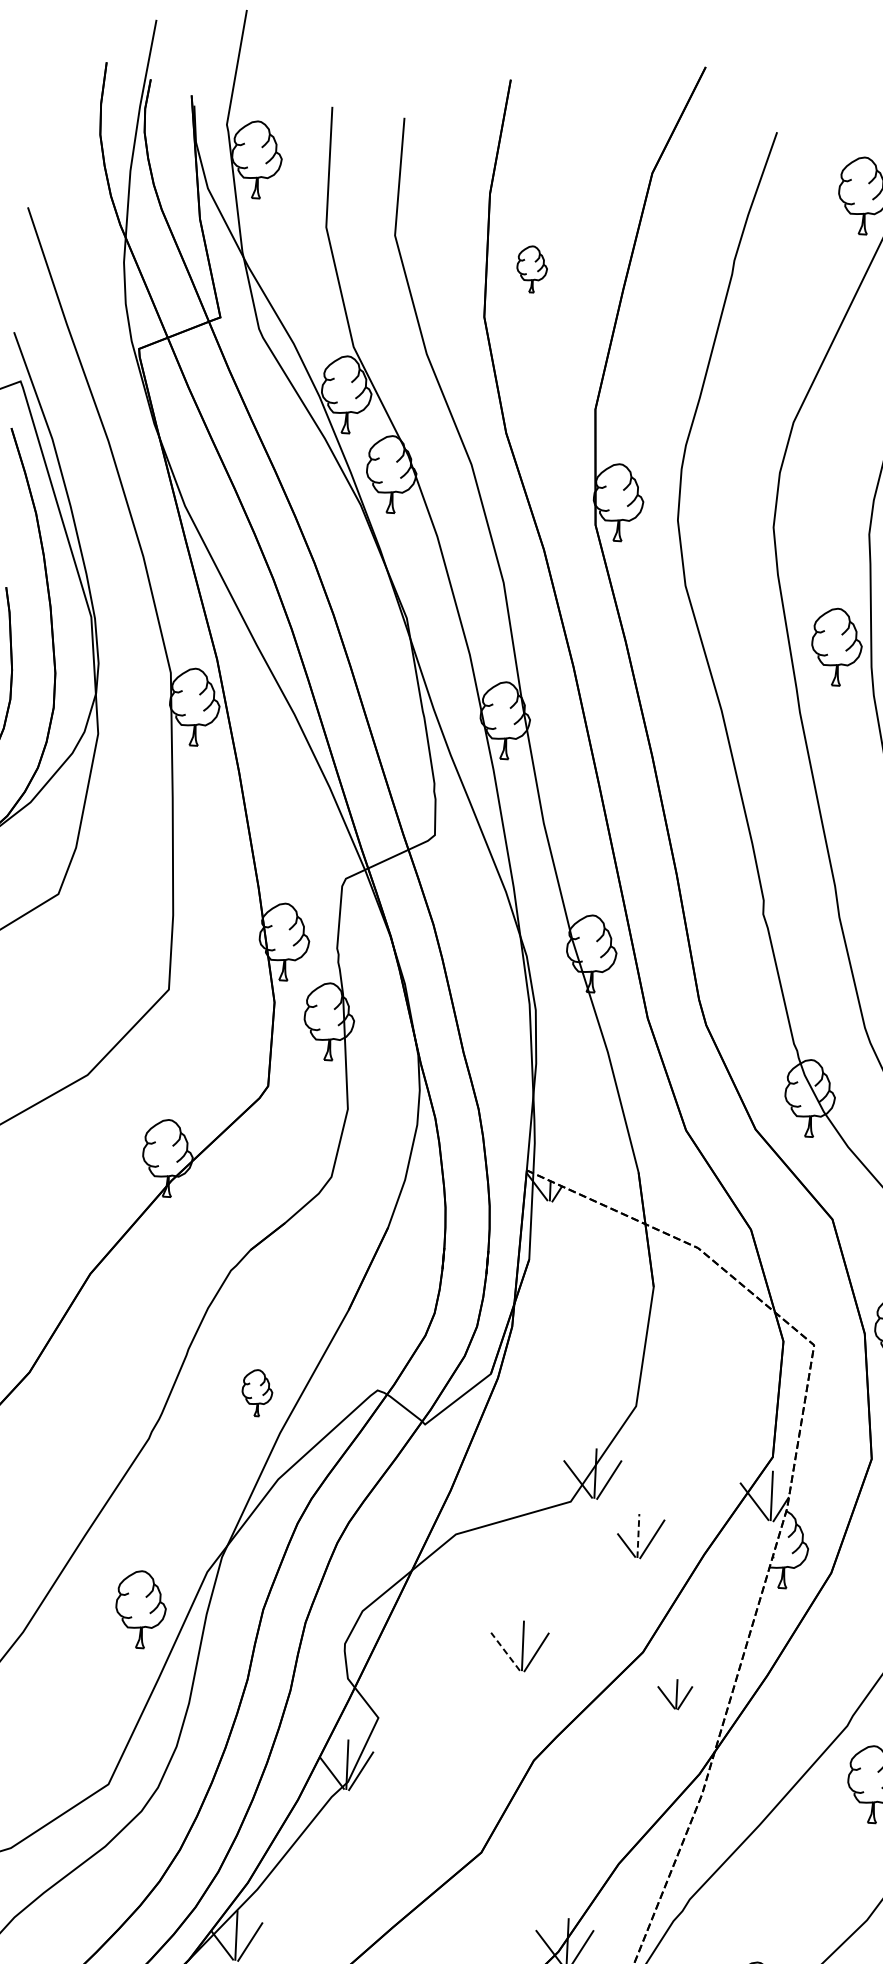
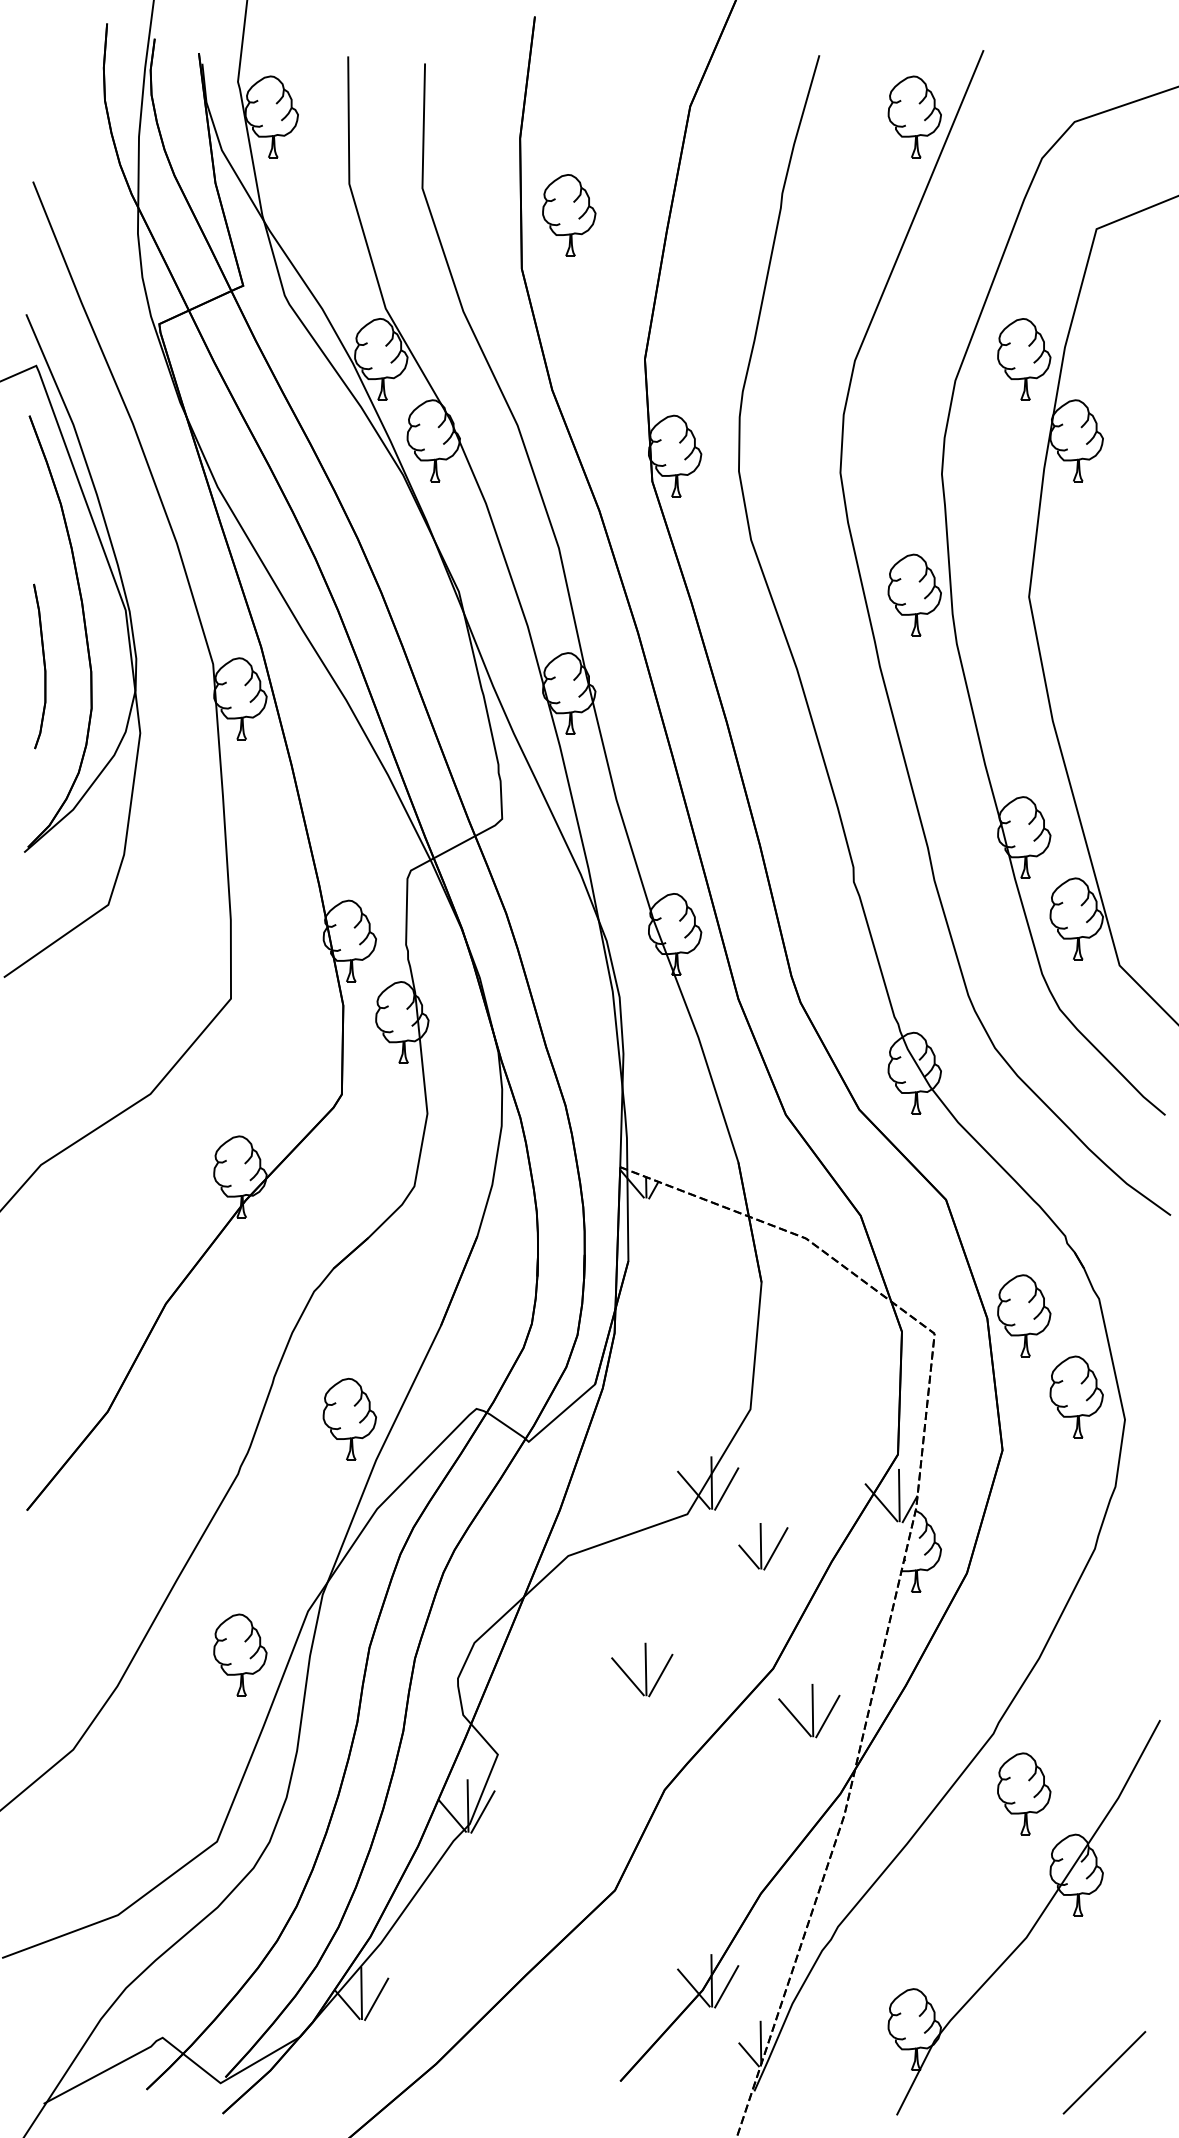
part: (532, 269) -> (569, 215), size x1.67
part: (257, 1392) -> (349, 1418), size x1.67
line: (637, 1535) -> (760, 1545), dashed -> solid
line: (505, 1651) -> (627, 1676), dashed -> solid
part: (674, 1694) -> (809, 1711), size x1.67

